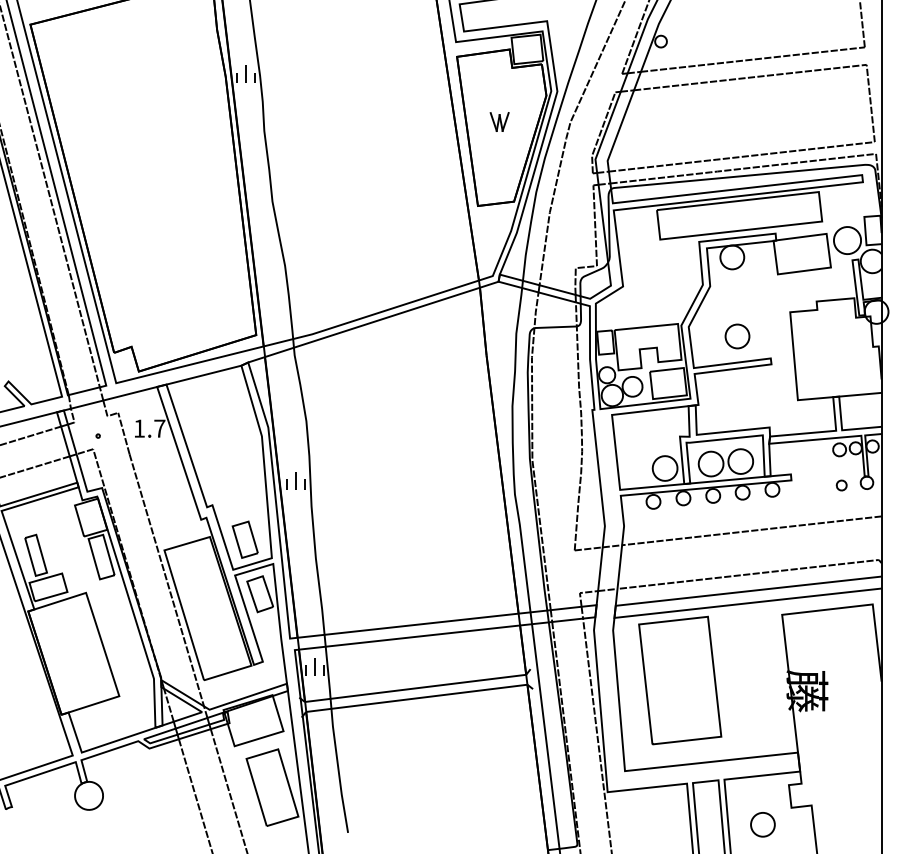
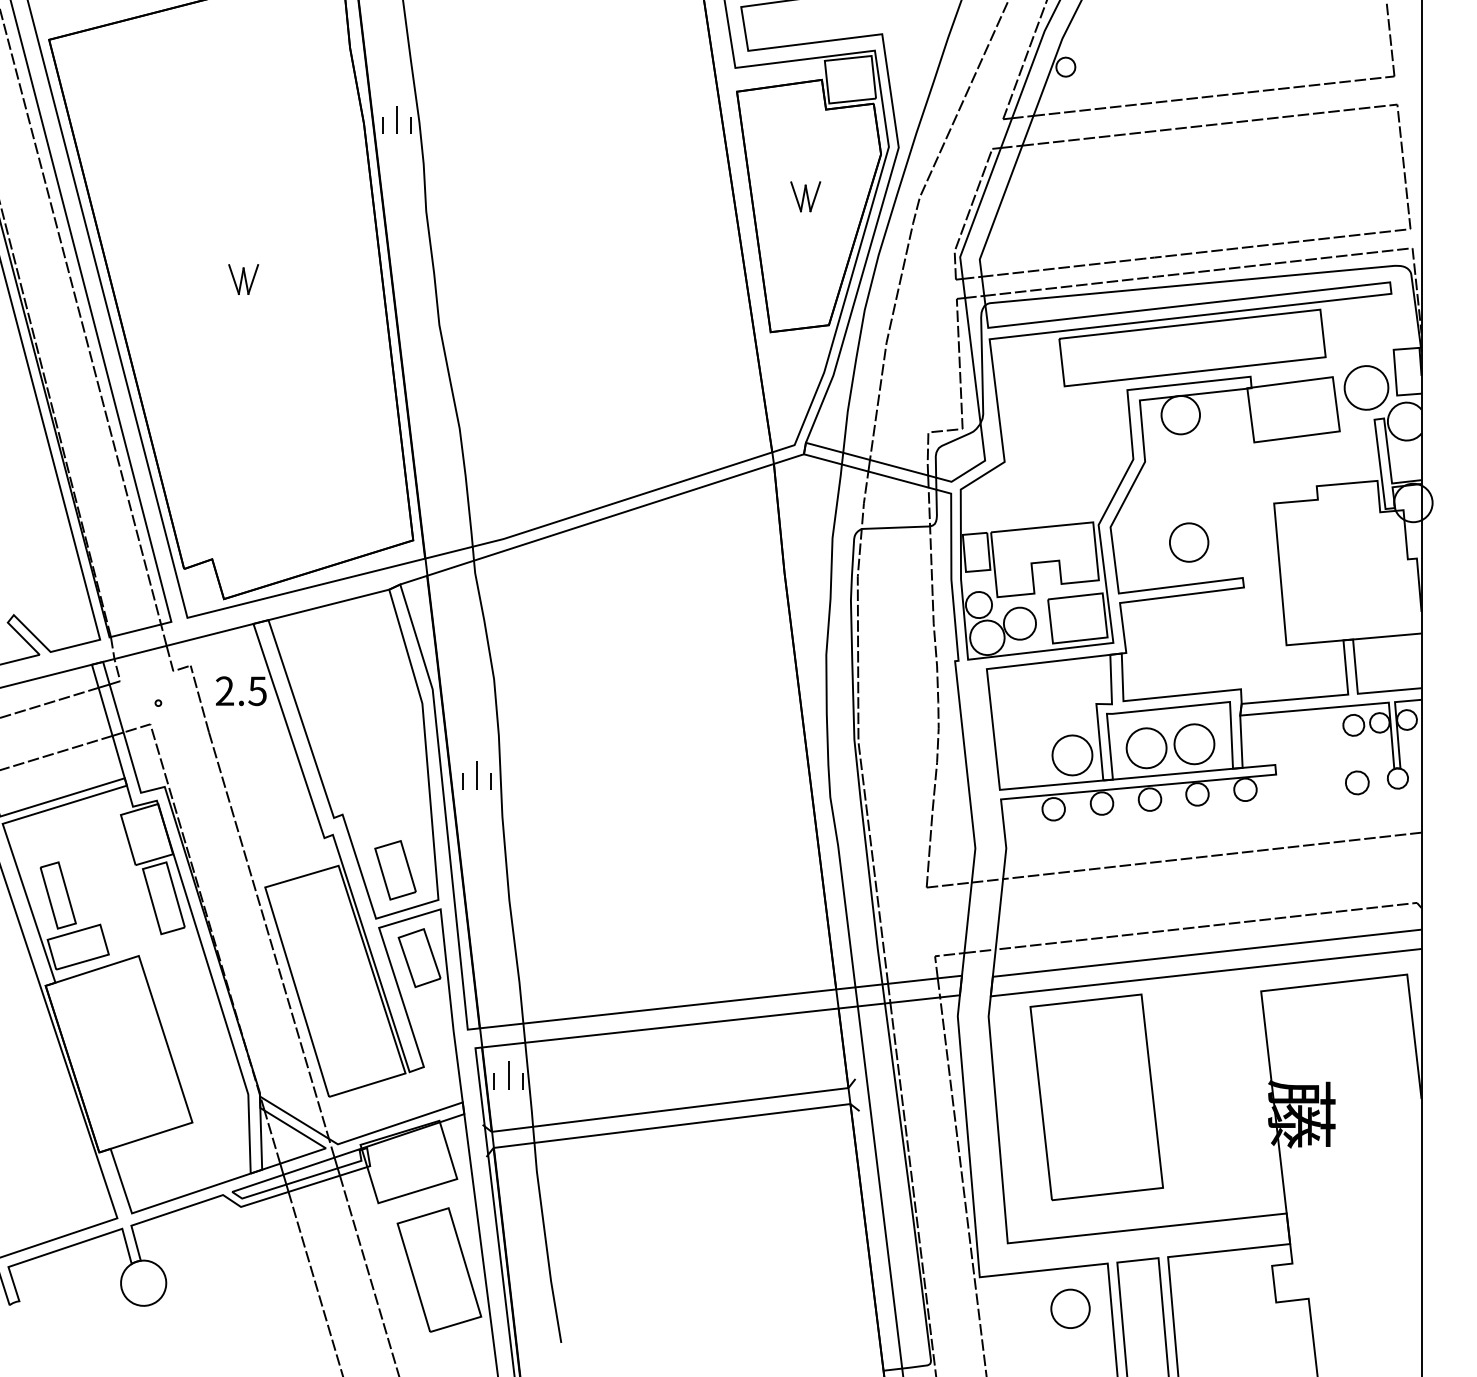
part: (150, 173) -> (242, 279), added
text: (149, 428) -> (241, 690), 1.7 -> 2.5
part: (841, 485) -> (1356, 782), size x1.43
part: (762, 824) -> (1069, 1308), moved

